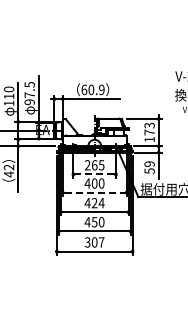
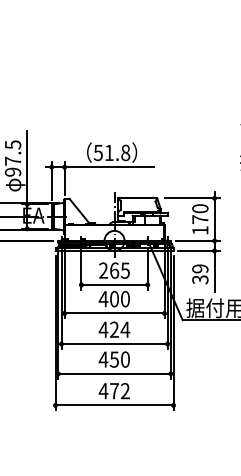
text: (92, 89) -> (111, 152), 60.9 -> 51.8
text: (149, 125) -> (200, 208), 173 -> 170
text: (149, 170) -> (200, 278), 59 -> 39
line: (94, 174) -> (114, 285), dashed -> solid
line: (95, 192) -> (115, 313), dashed -> solid
text: (94, 242) -> (114, 391), 307 -> 472

